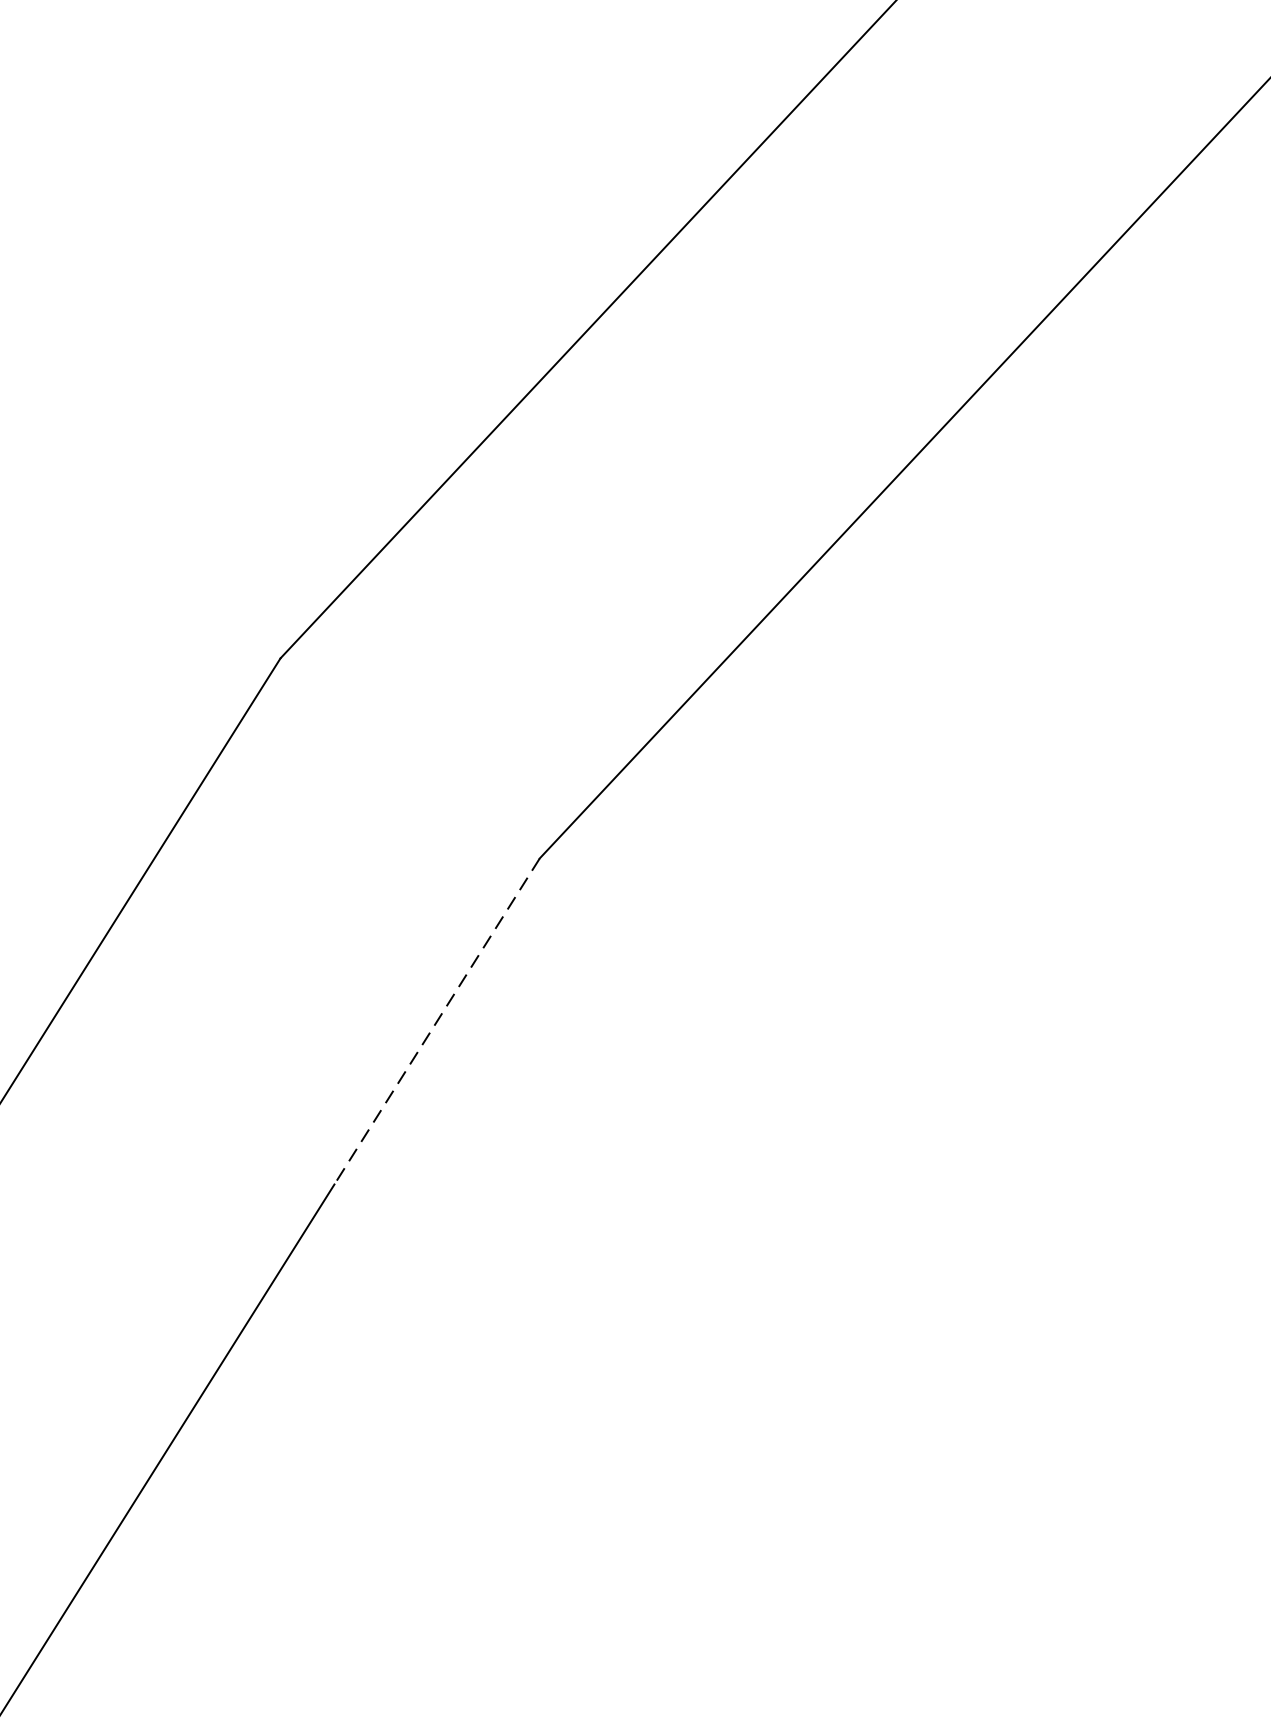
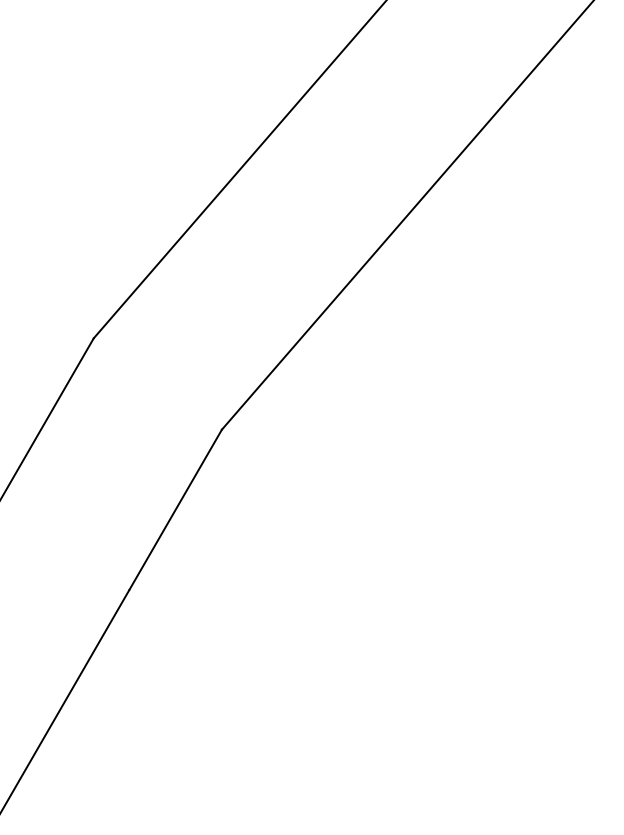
line: (436, 1020) -> (175, 509), dashed -> solid

